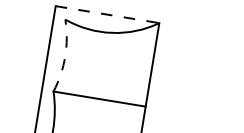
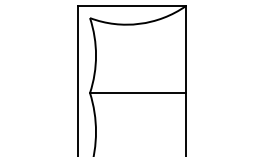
line: (107, 14) -> (131, 6), dashed -> solid
arc: (65, 56) -> (96, 55), dashed -> solid

